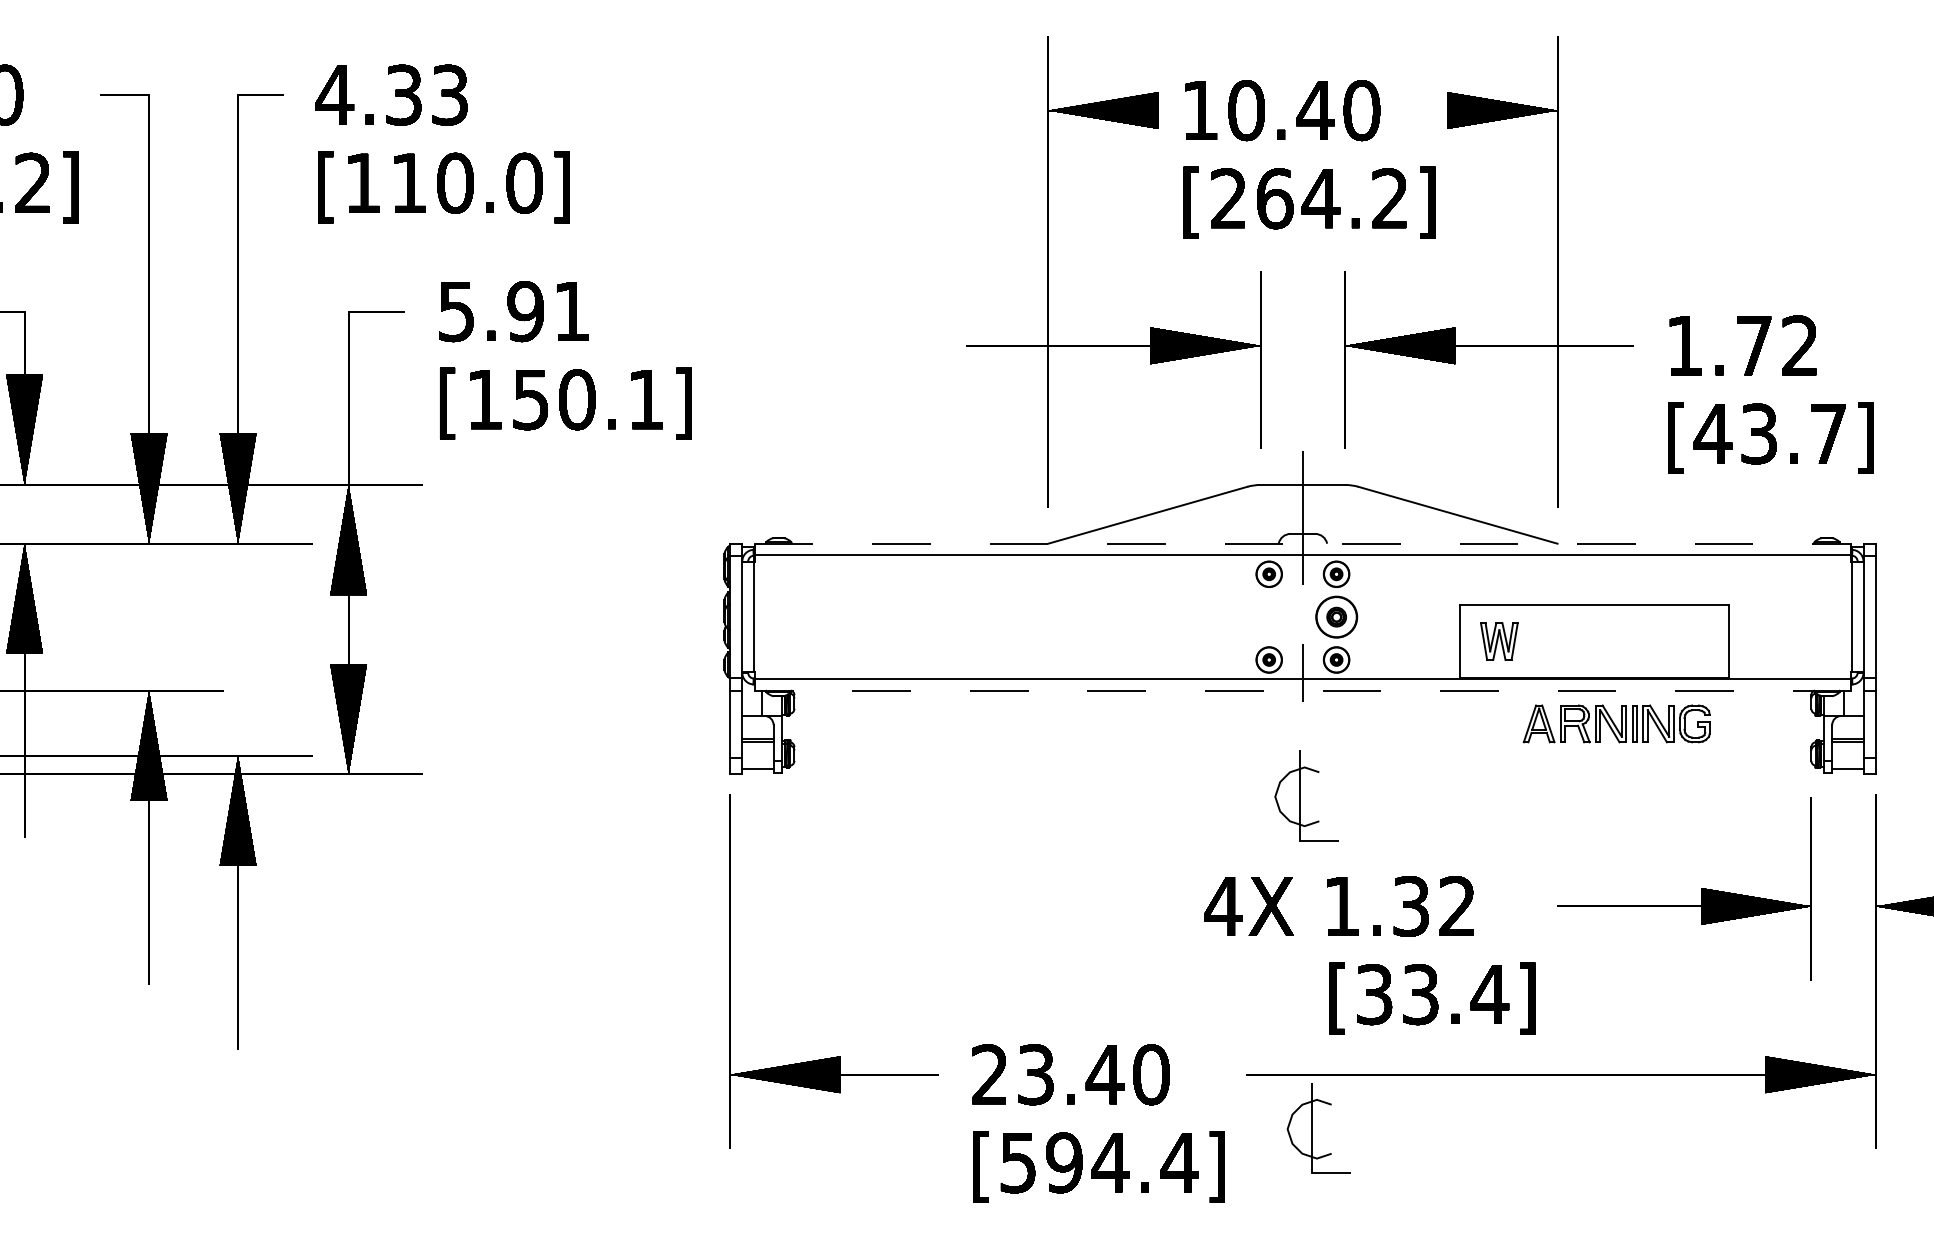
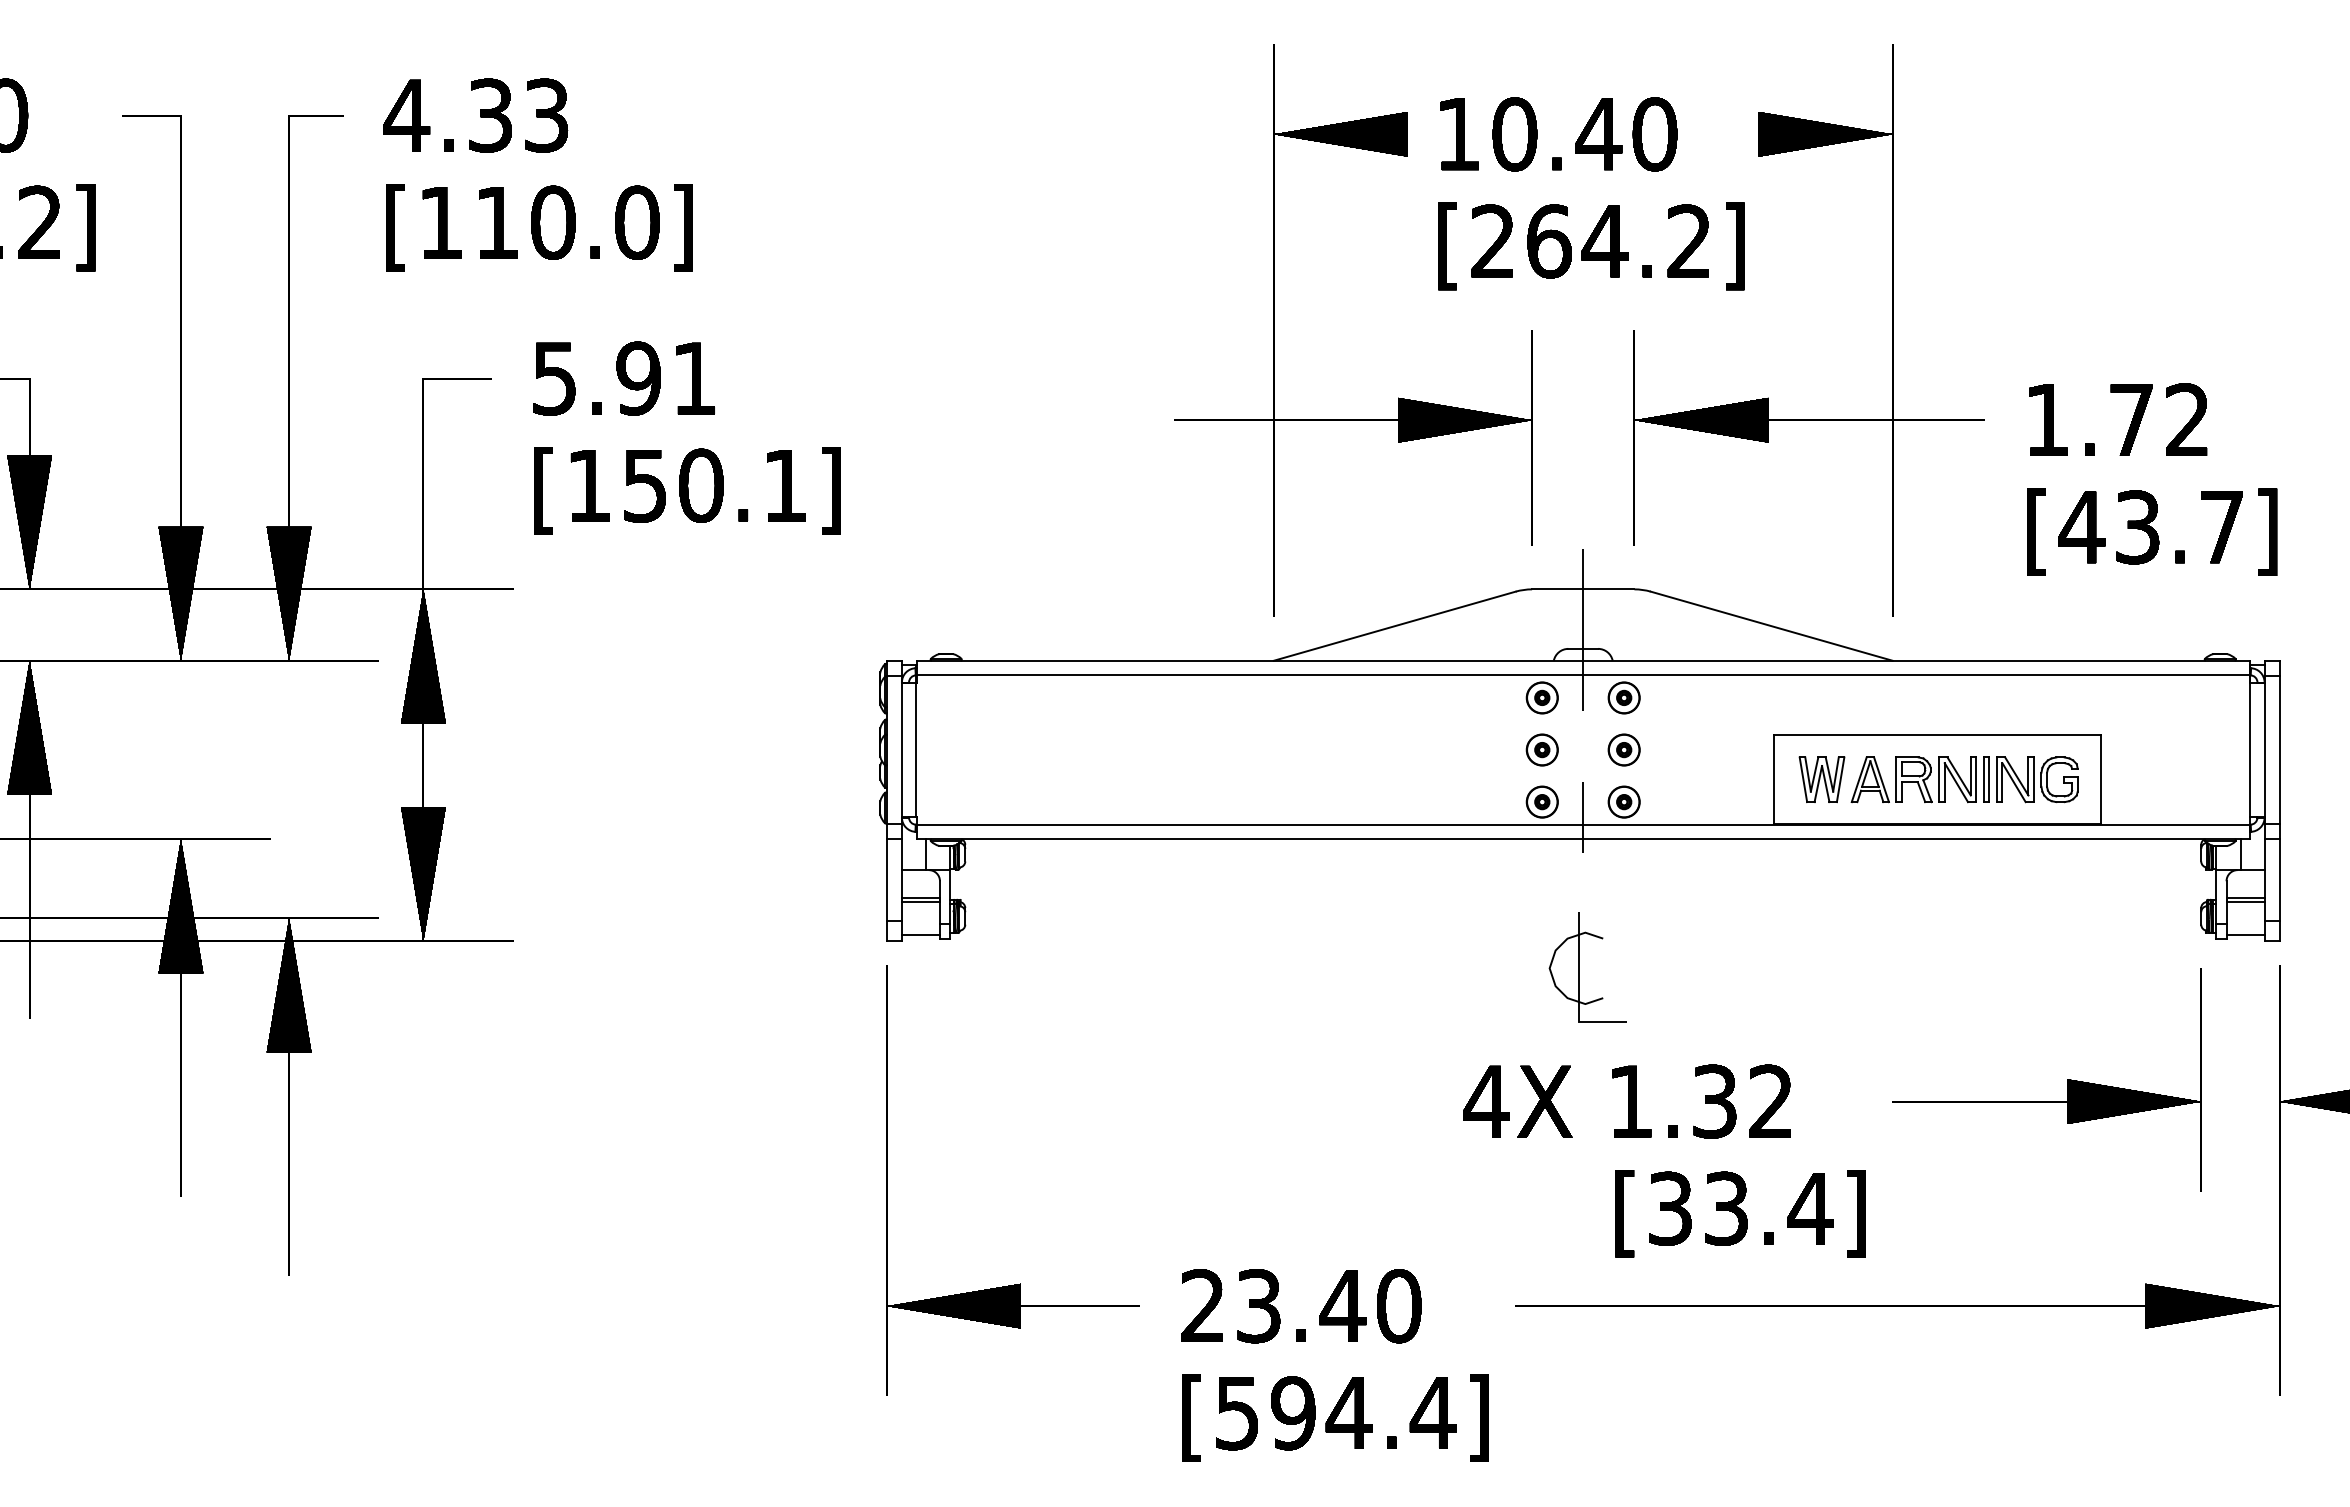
line: (1303, 543) -> (1583, 660), dashed -> solid
part: (1268, 616) -> (1541, 749), added
part: (1336, 616) -> (1623, 749), size x0.62
line: (1302, 690) -> (1582, 839), dashed -> solid
part: (1616, 723) -> (1964, 779), moved
part: (1312, 1128) -> (1594, 1371), removed

